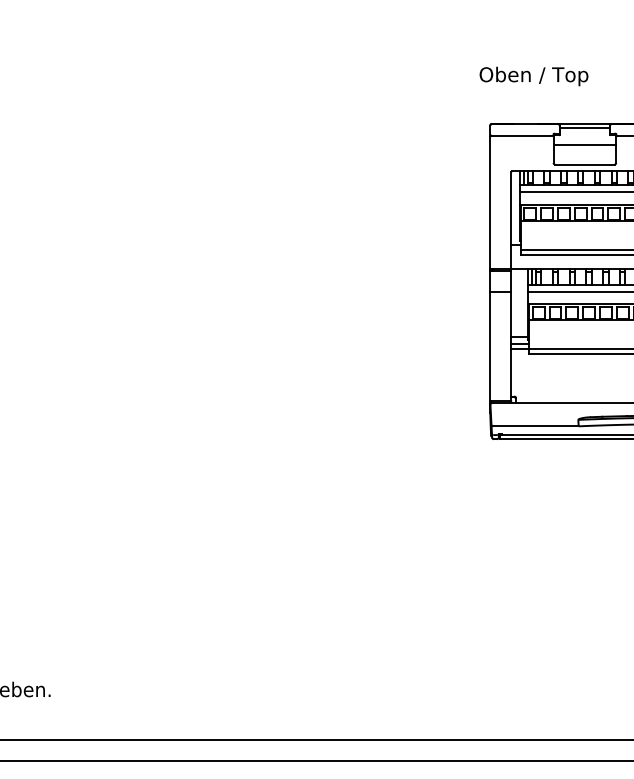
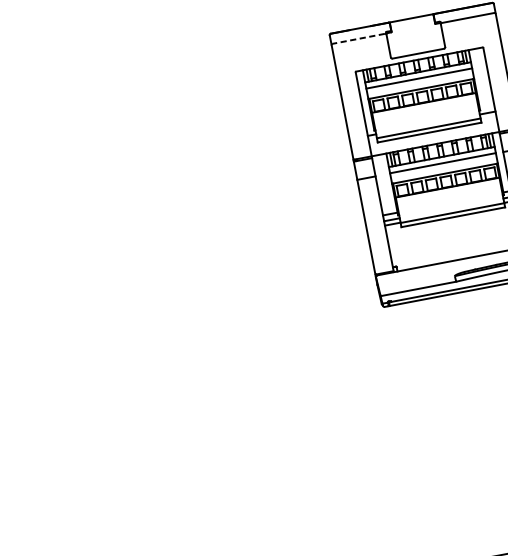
line: (584, 128) -> (412, 22), removed
line: (521, 135) -> (358, 38), solid -> dashed
line: (584, 144) -> (414, 36), removed

